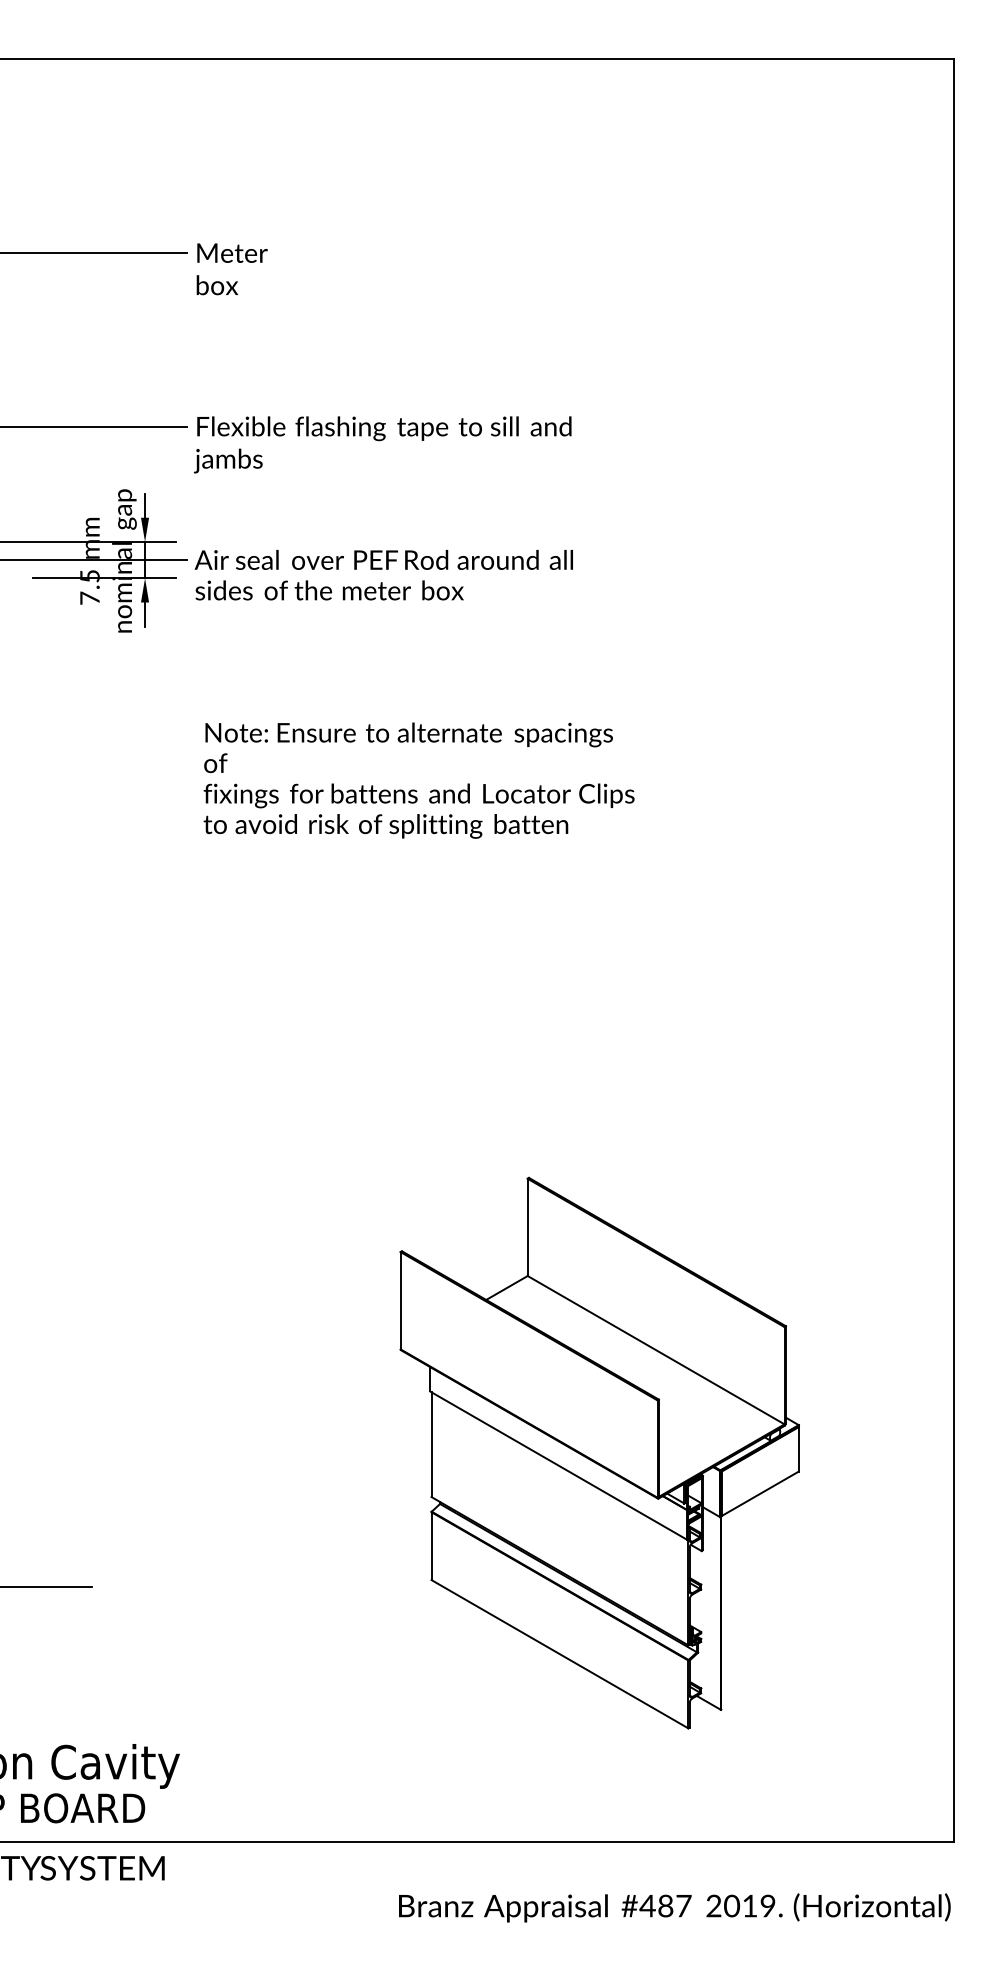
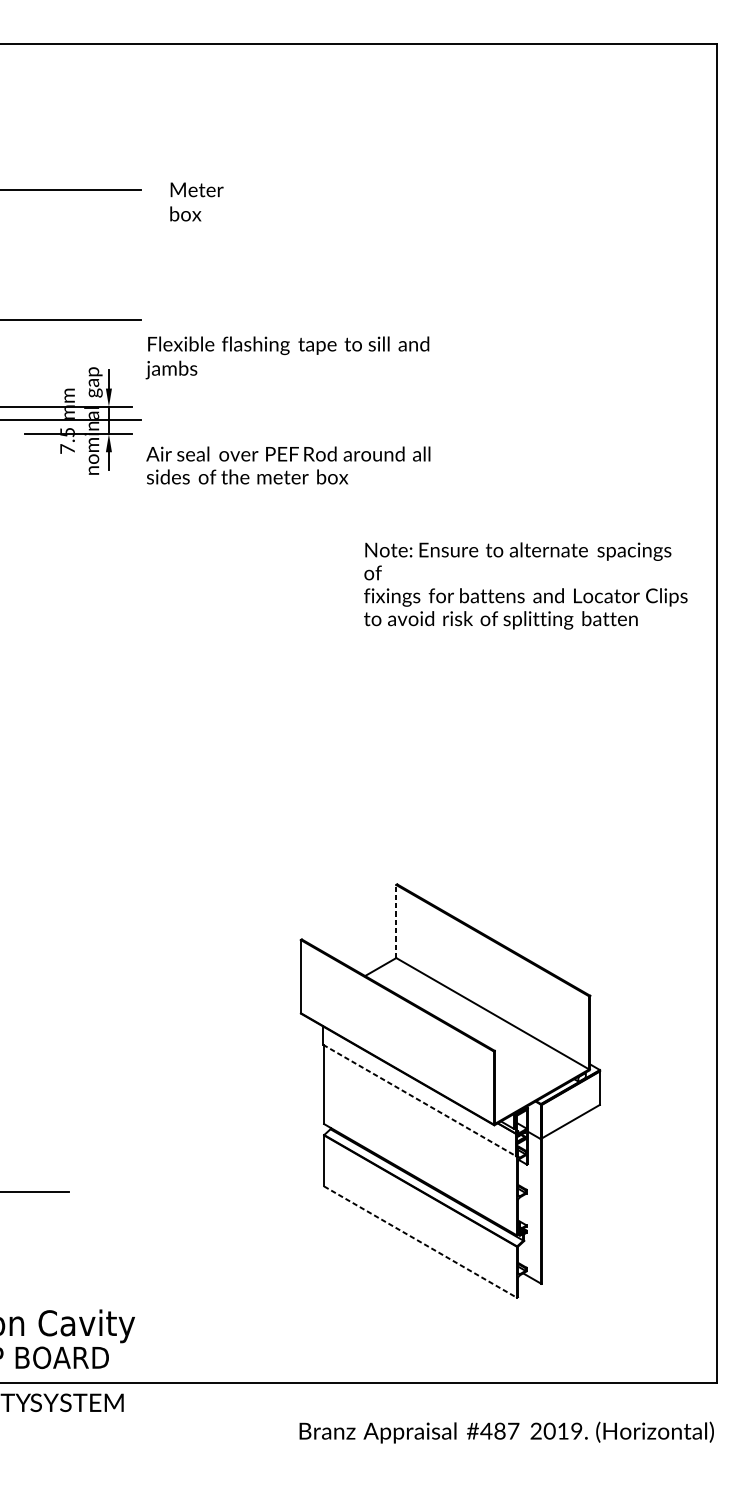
text: (231, 269) -> (196, 202), moved
text: (382, 444) -> (287, 357), moved
text: (383, 575) -> (288, 465), moved
text: (418, 780) -> (525, 585), moved
line: (527, 1227) -> (396, 921), solid -> dashed
line: (559, 1465) -> (420, 1100), solid -> dashed
line: (560, 1654) -> (420, 1242), solid -> dashed

